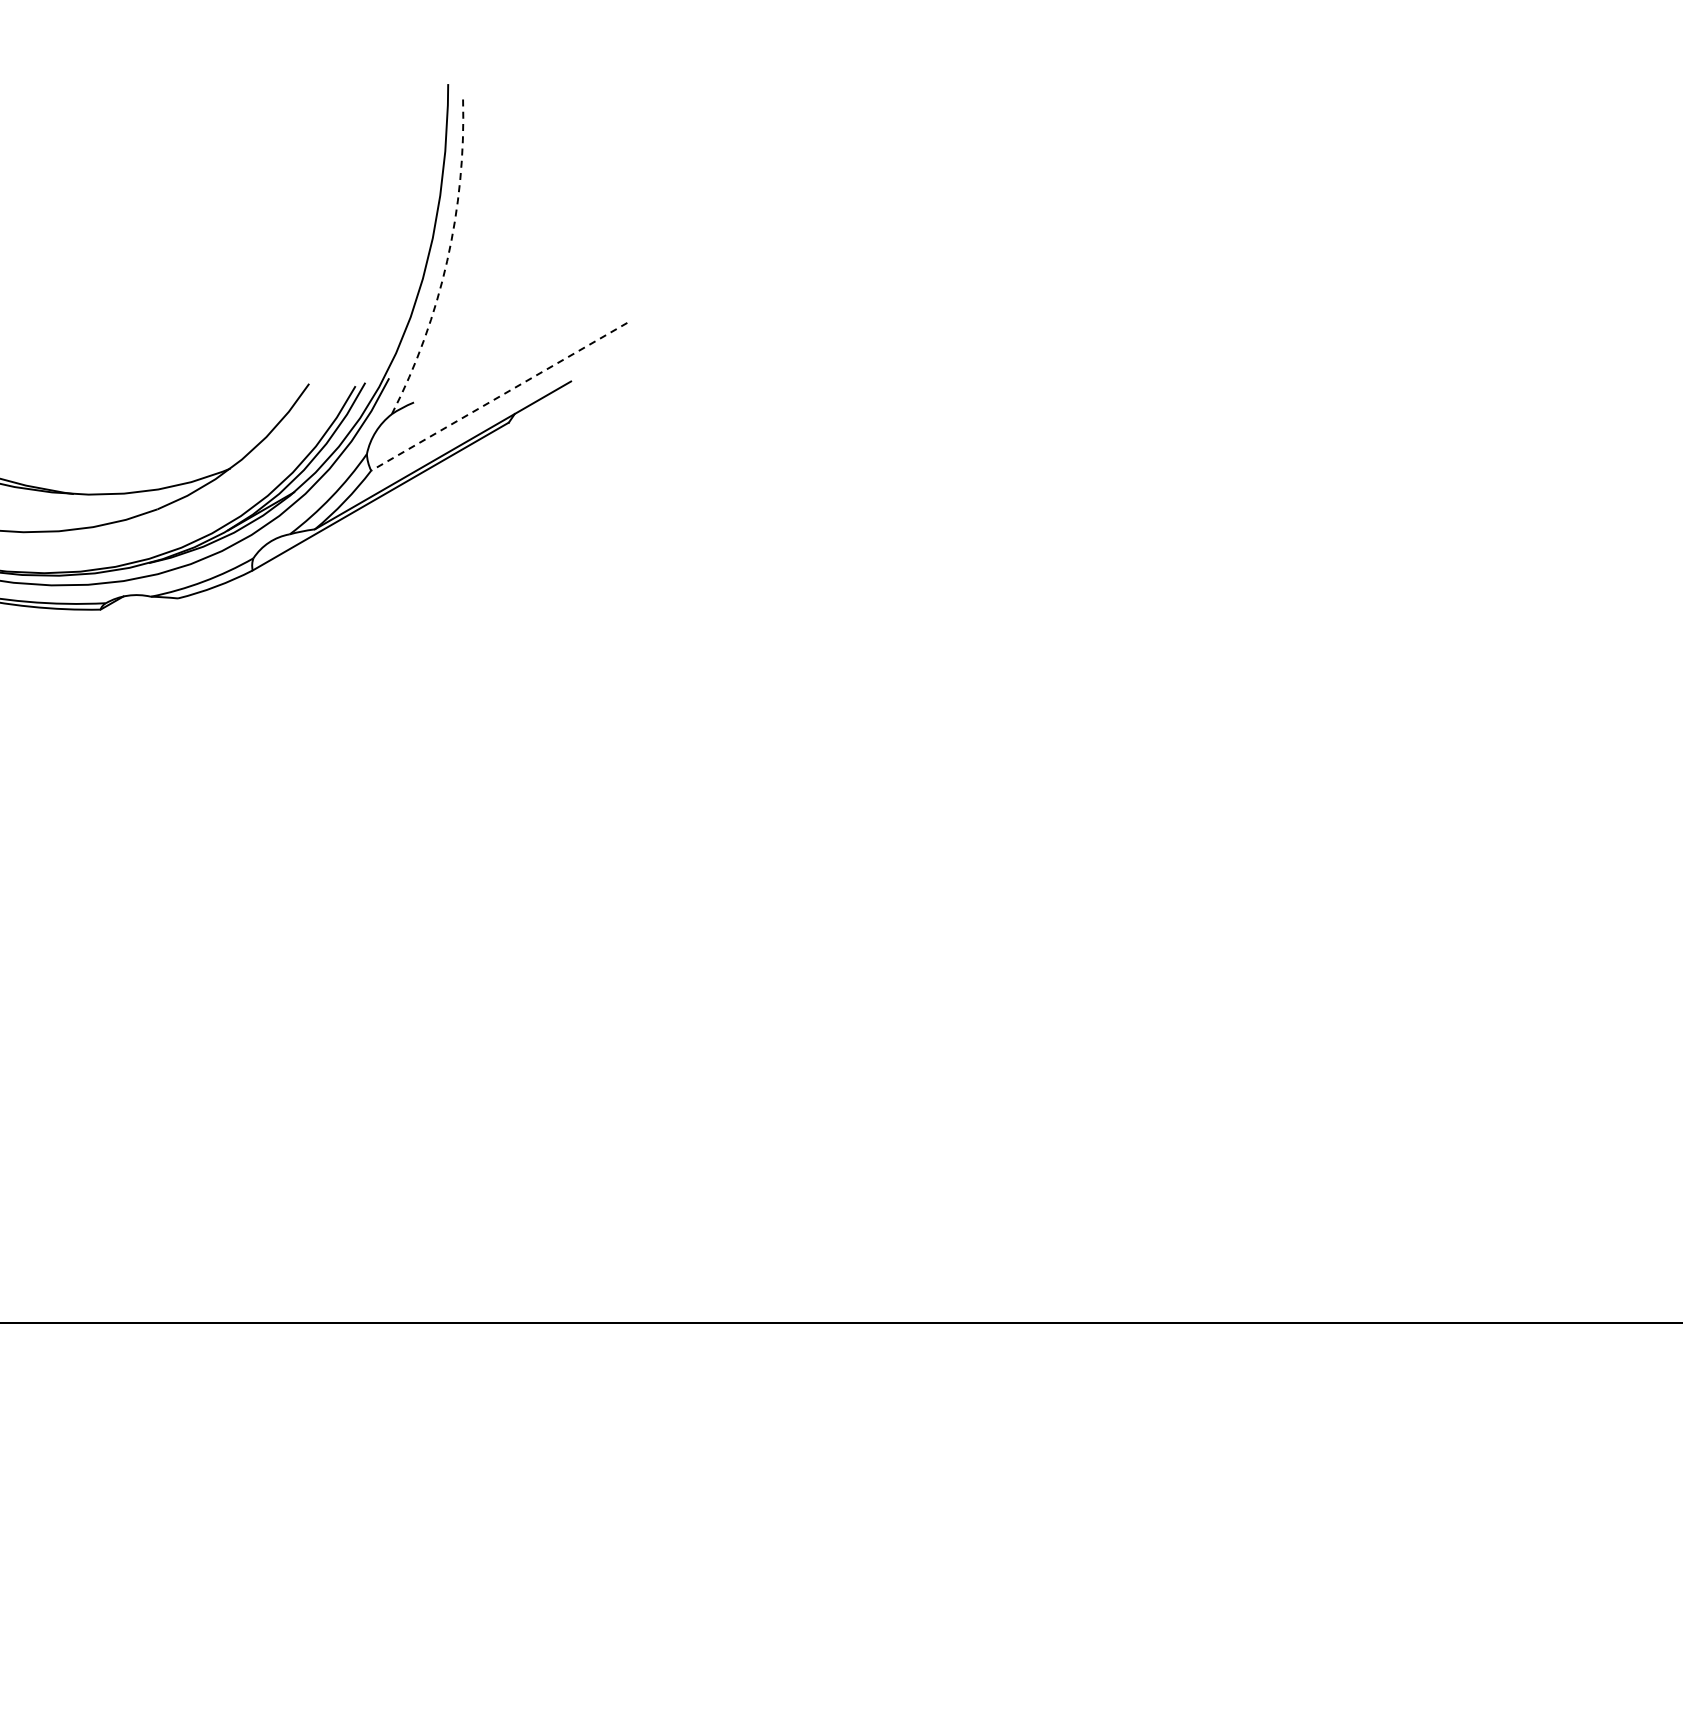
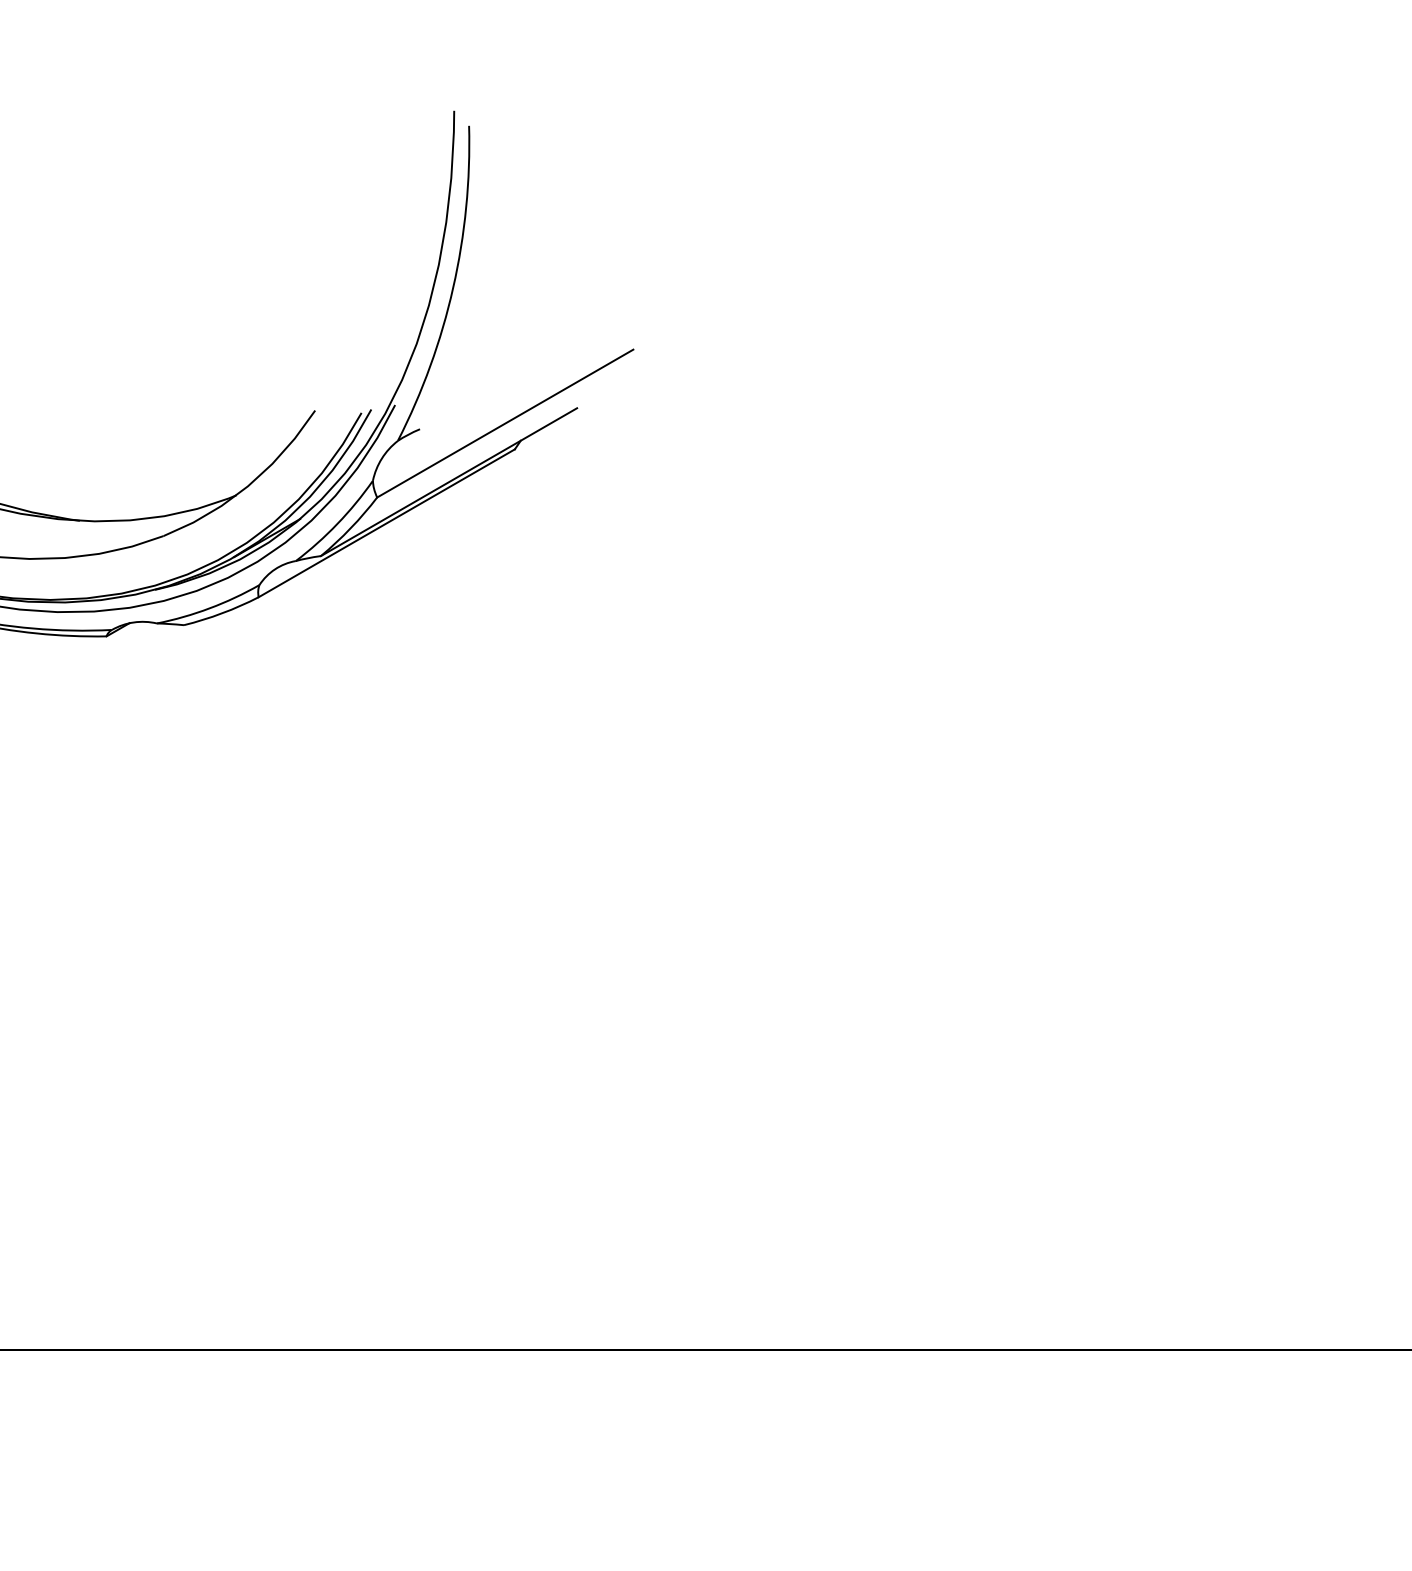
arc: (447, 261) -> (453, 288), dashed -> solid
line: (499, 396) -> (505, 423), dashed -> solid

